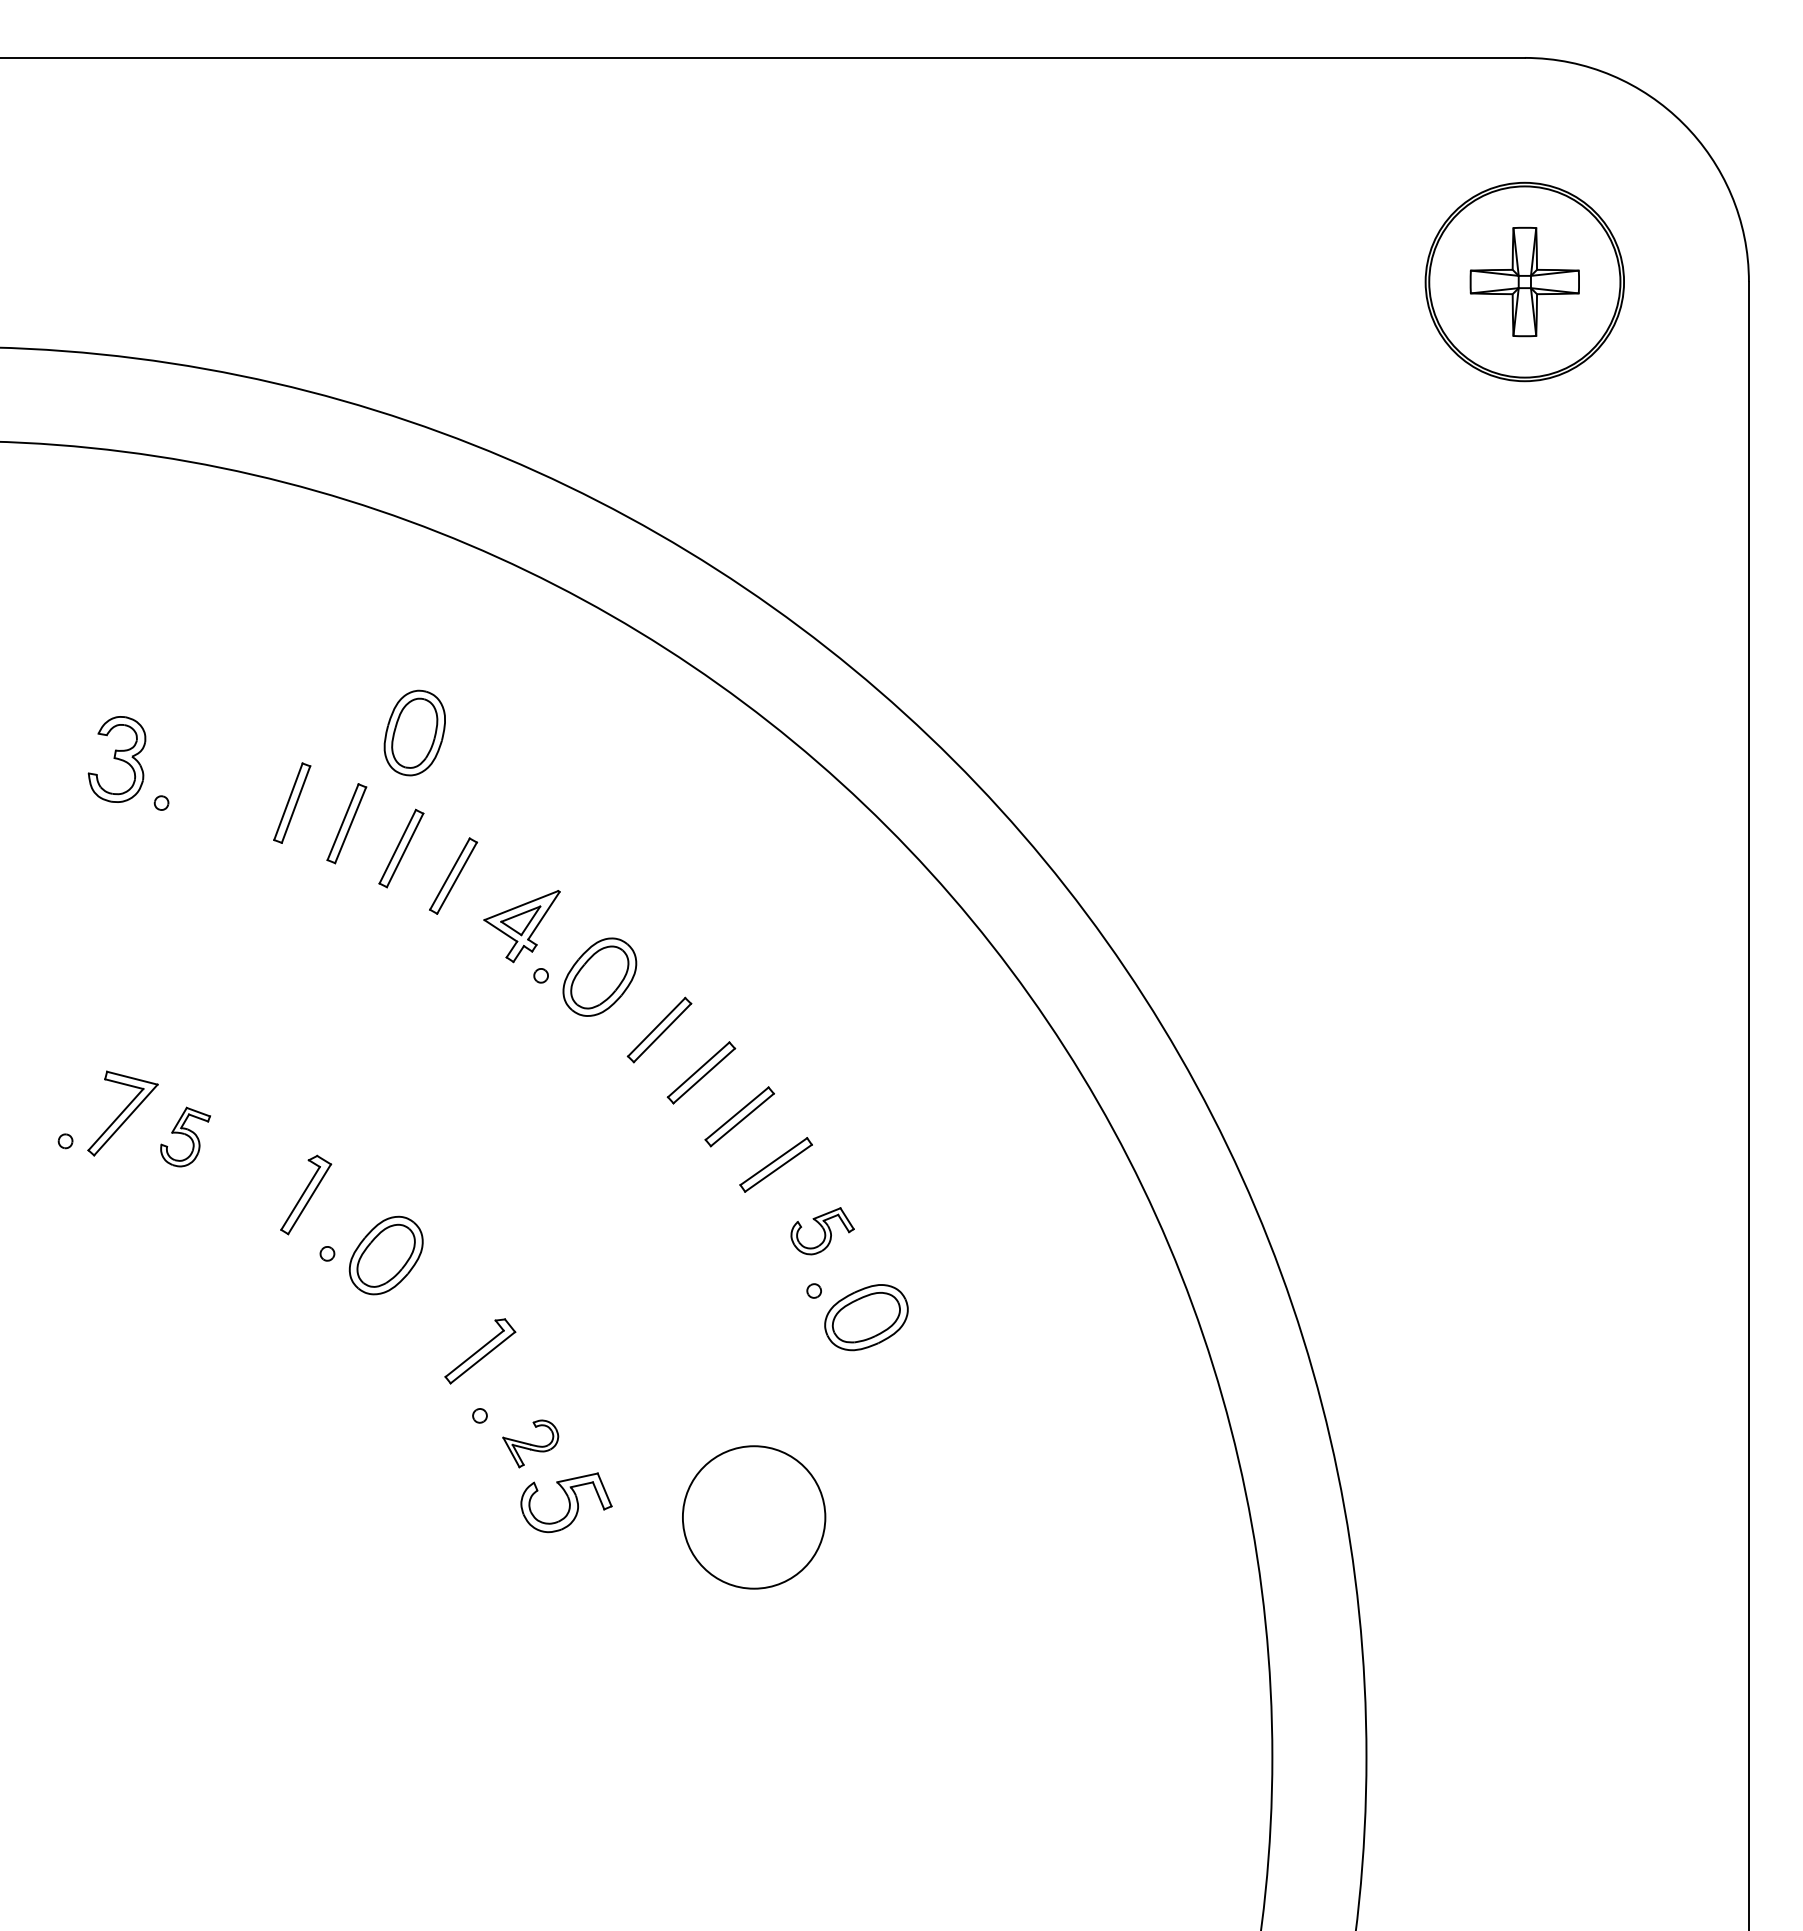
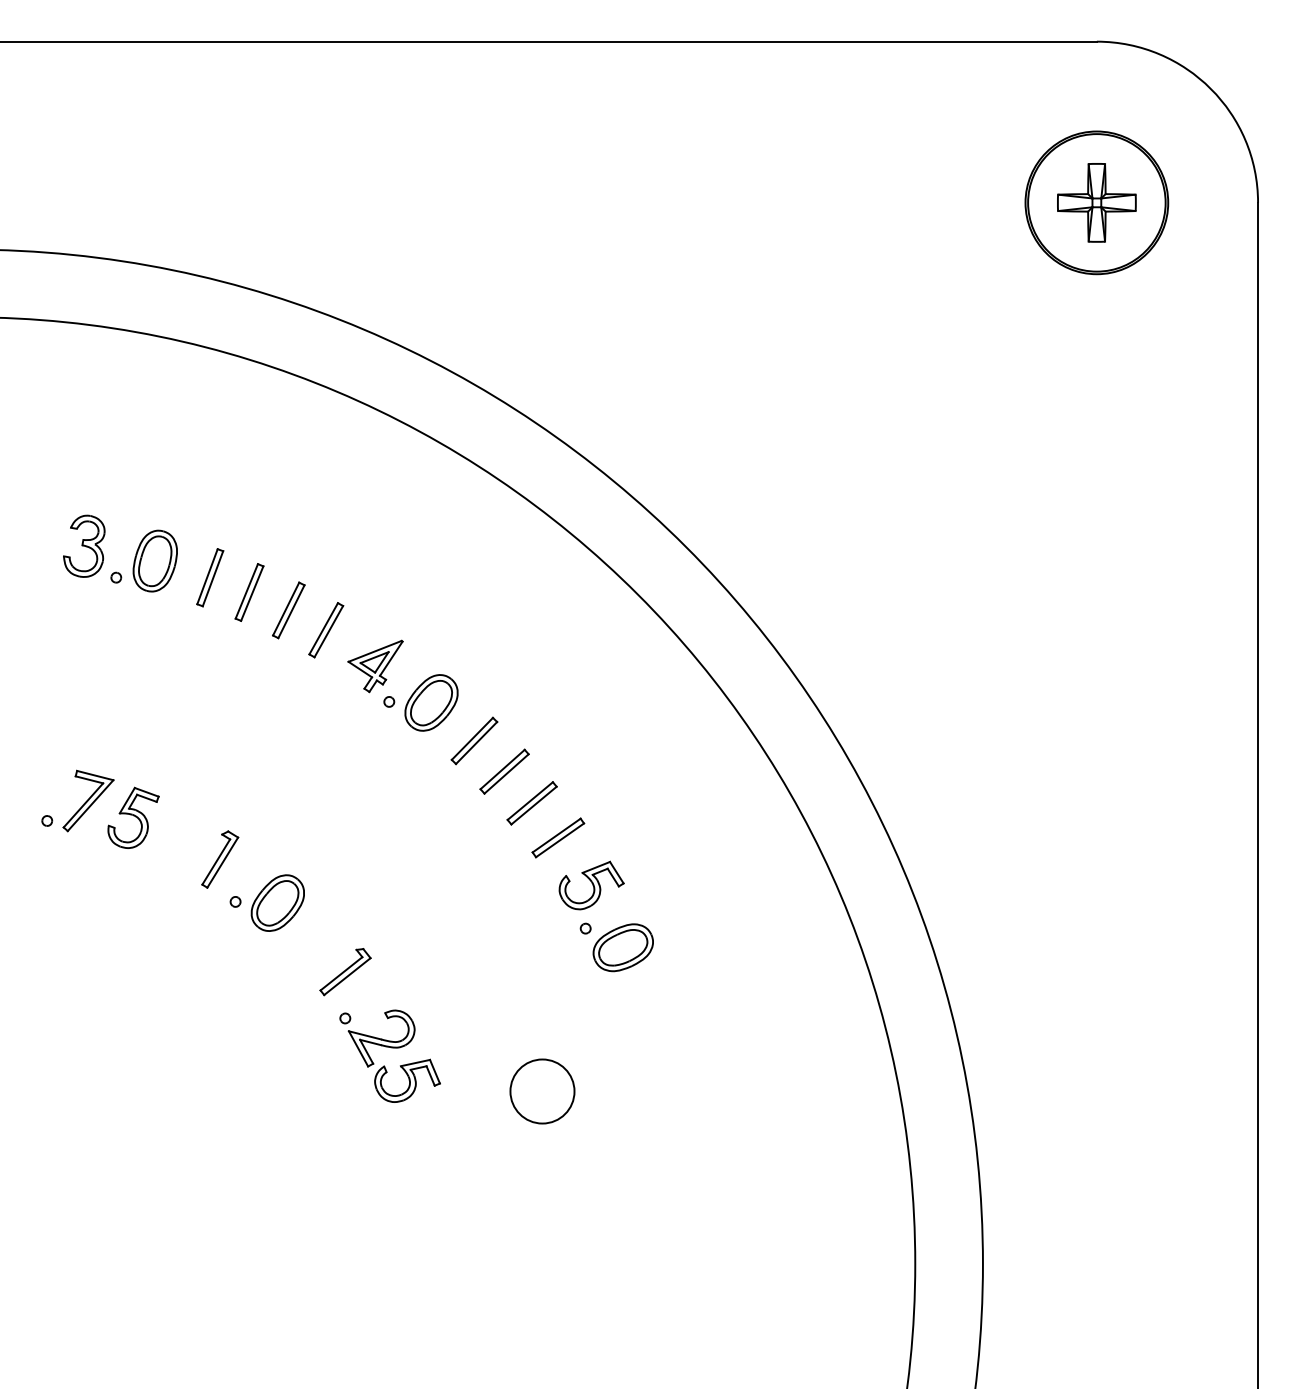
part: (414, 732) -> (155, 560), moved
part: (185, 1136) -> (133, 817), size x1.43
part: (822, 1231) -> (591, 885), size x1.43
part: (530, 1443) -> (381, 1038), size x1.67
circle: (753, 1516) -> (542, 1090), size x0.62

